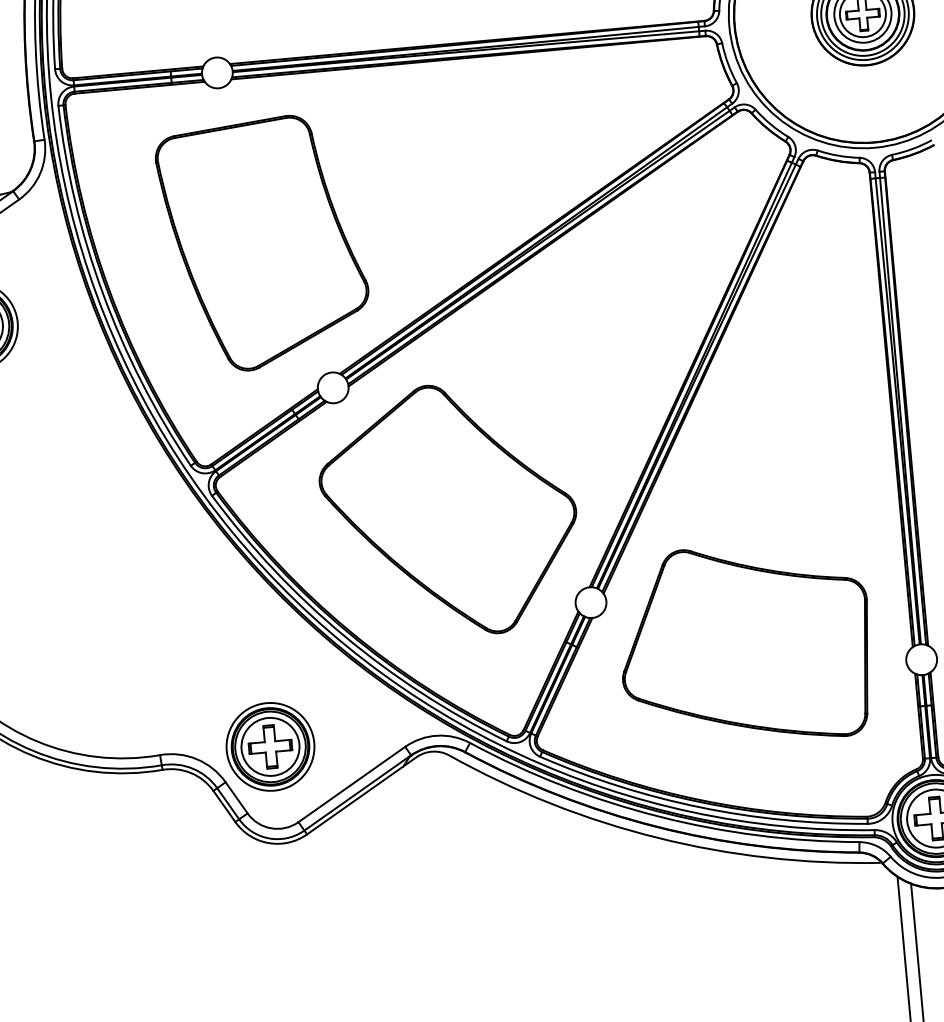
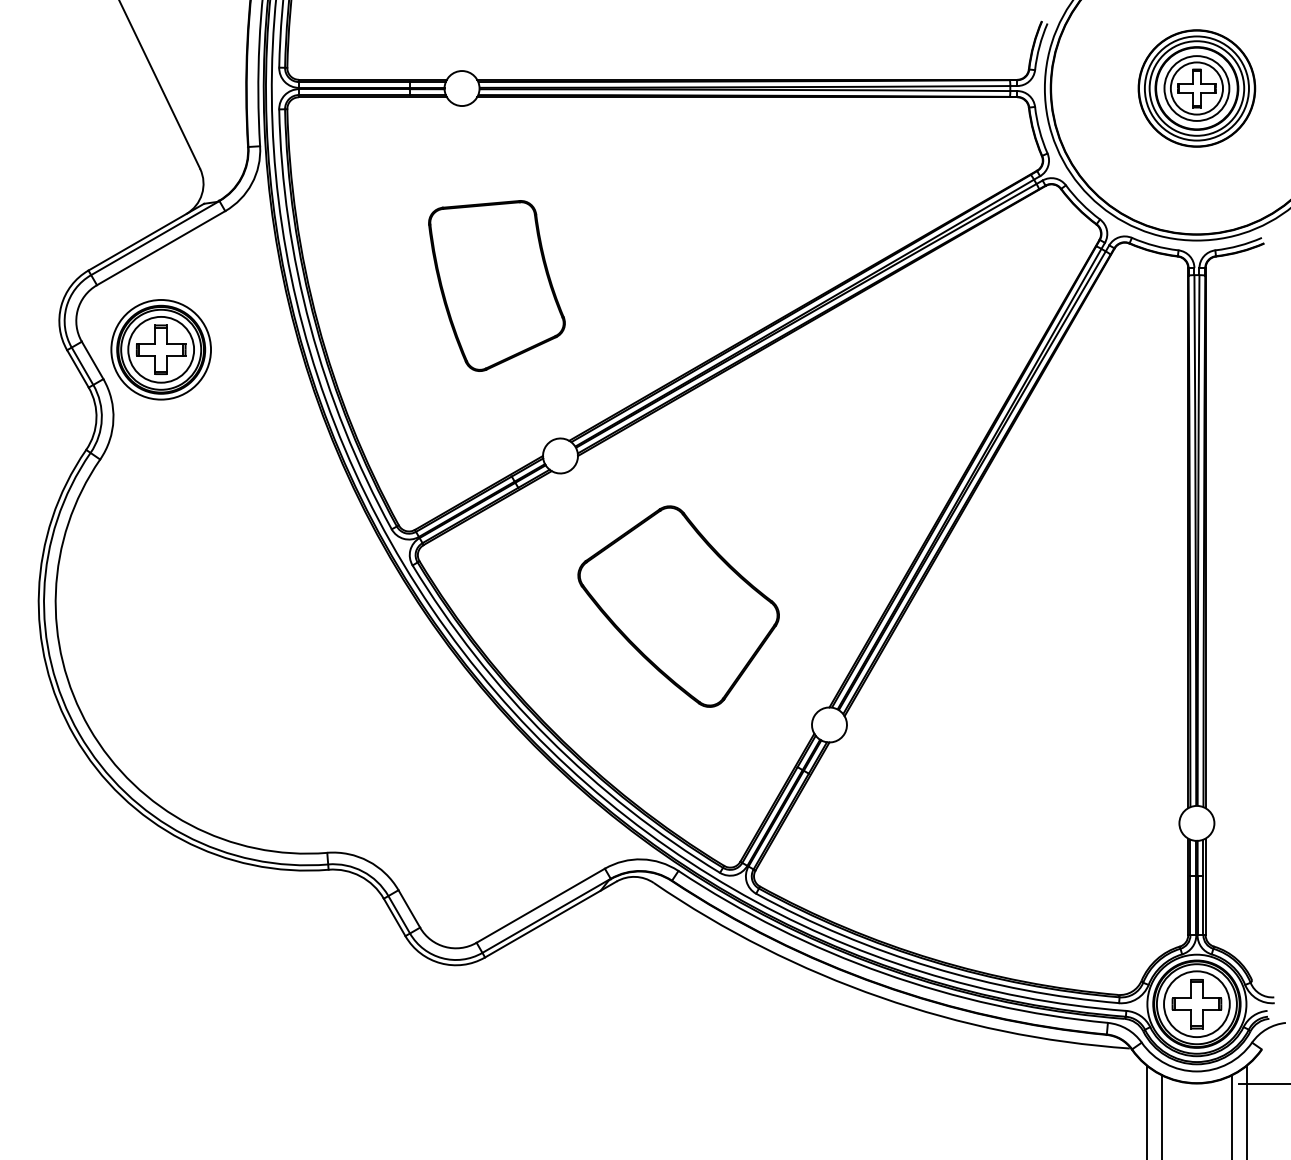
part: (263, 243) -> (496, 285), size x0.6
part: (448, 510) -> (678, 606), size x0.7
part: (745, 644) -> (999, 788), removed
part: (270, 746) -> (452, 854), removed

